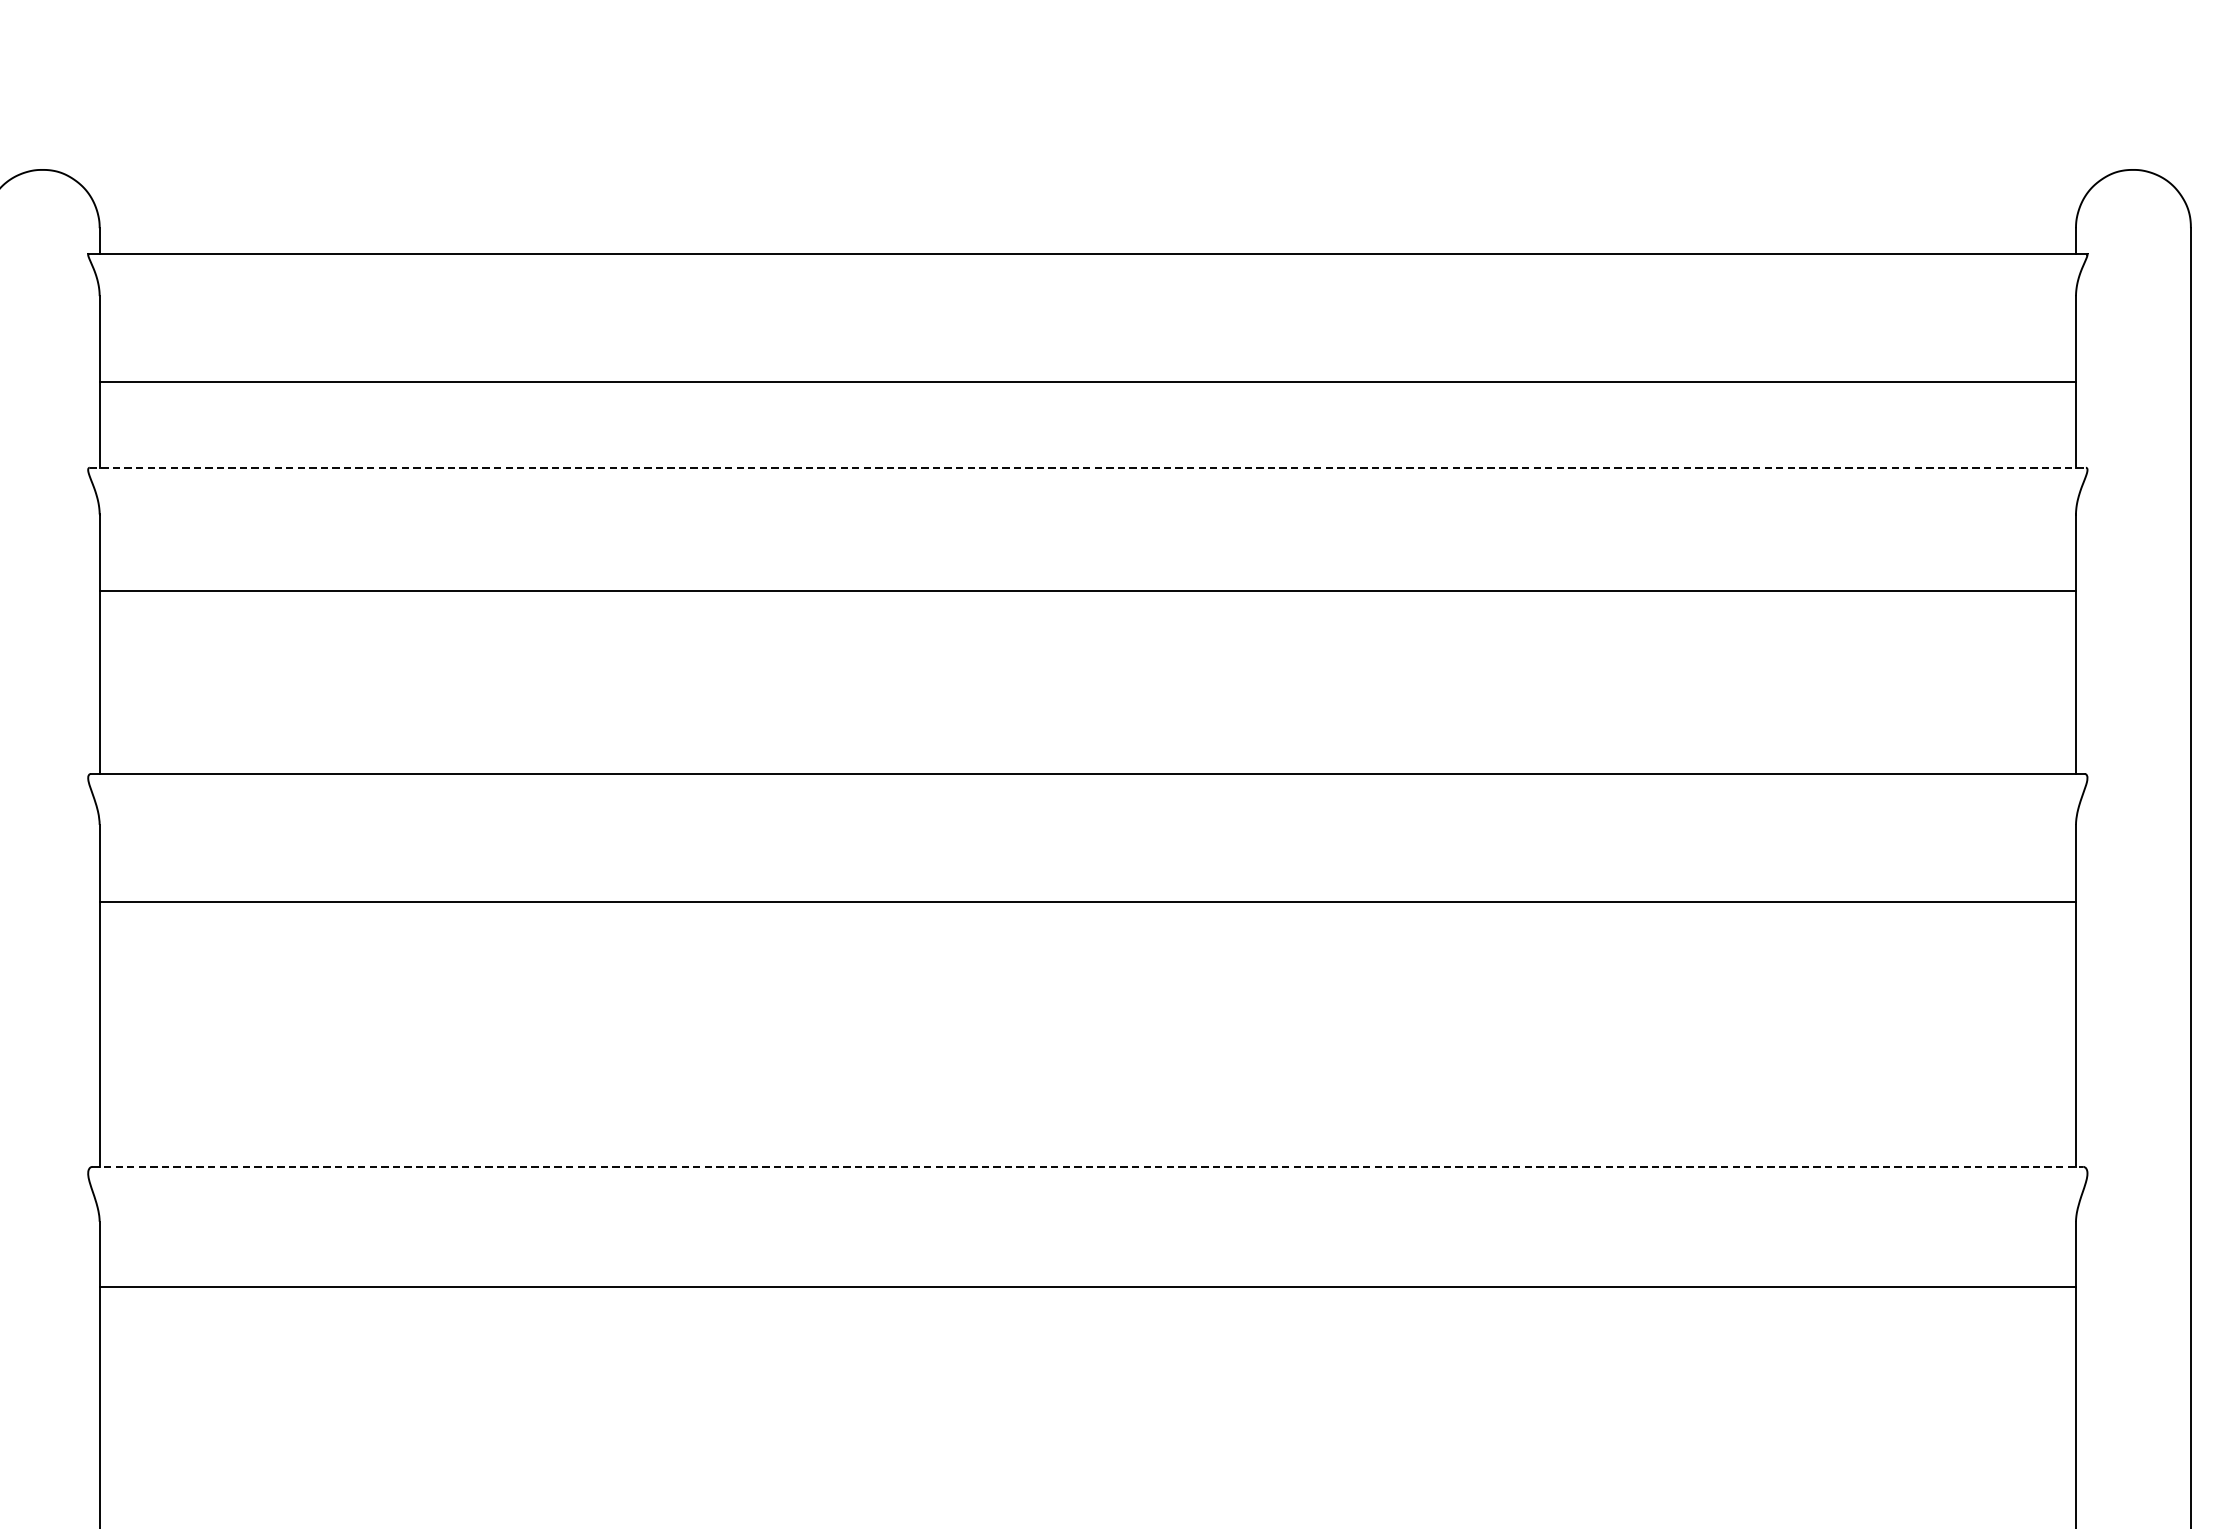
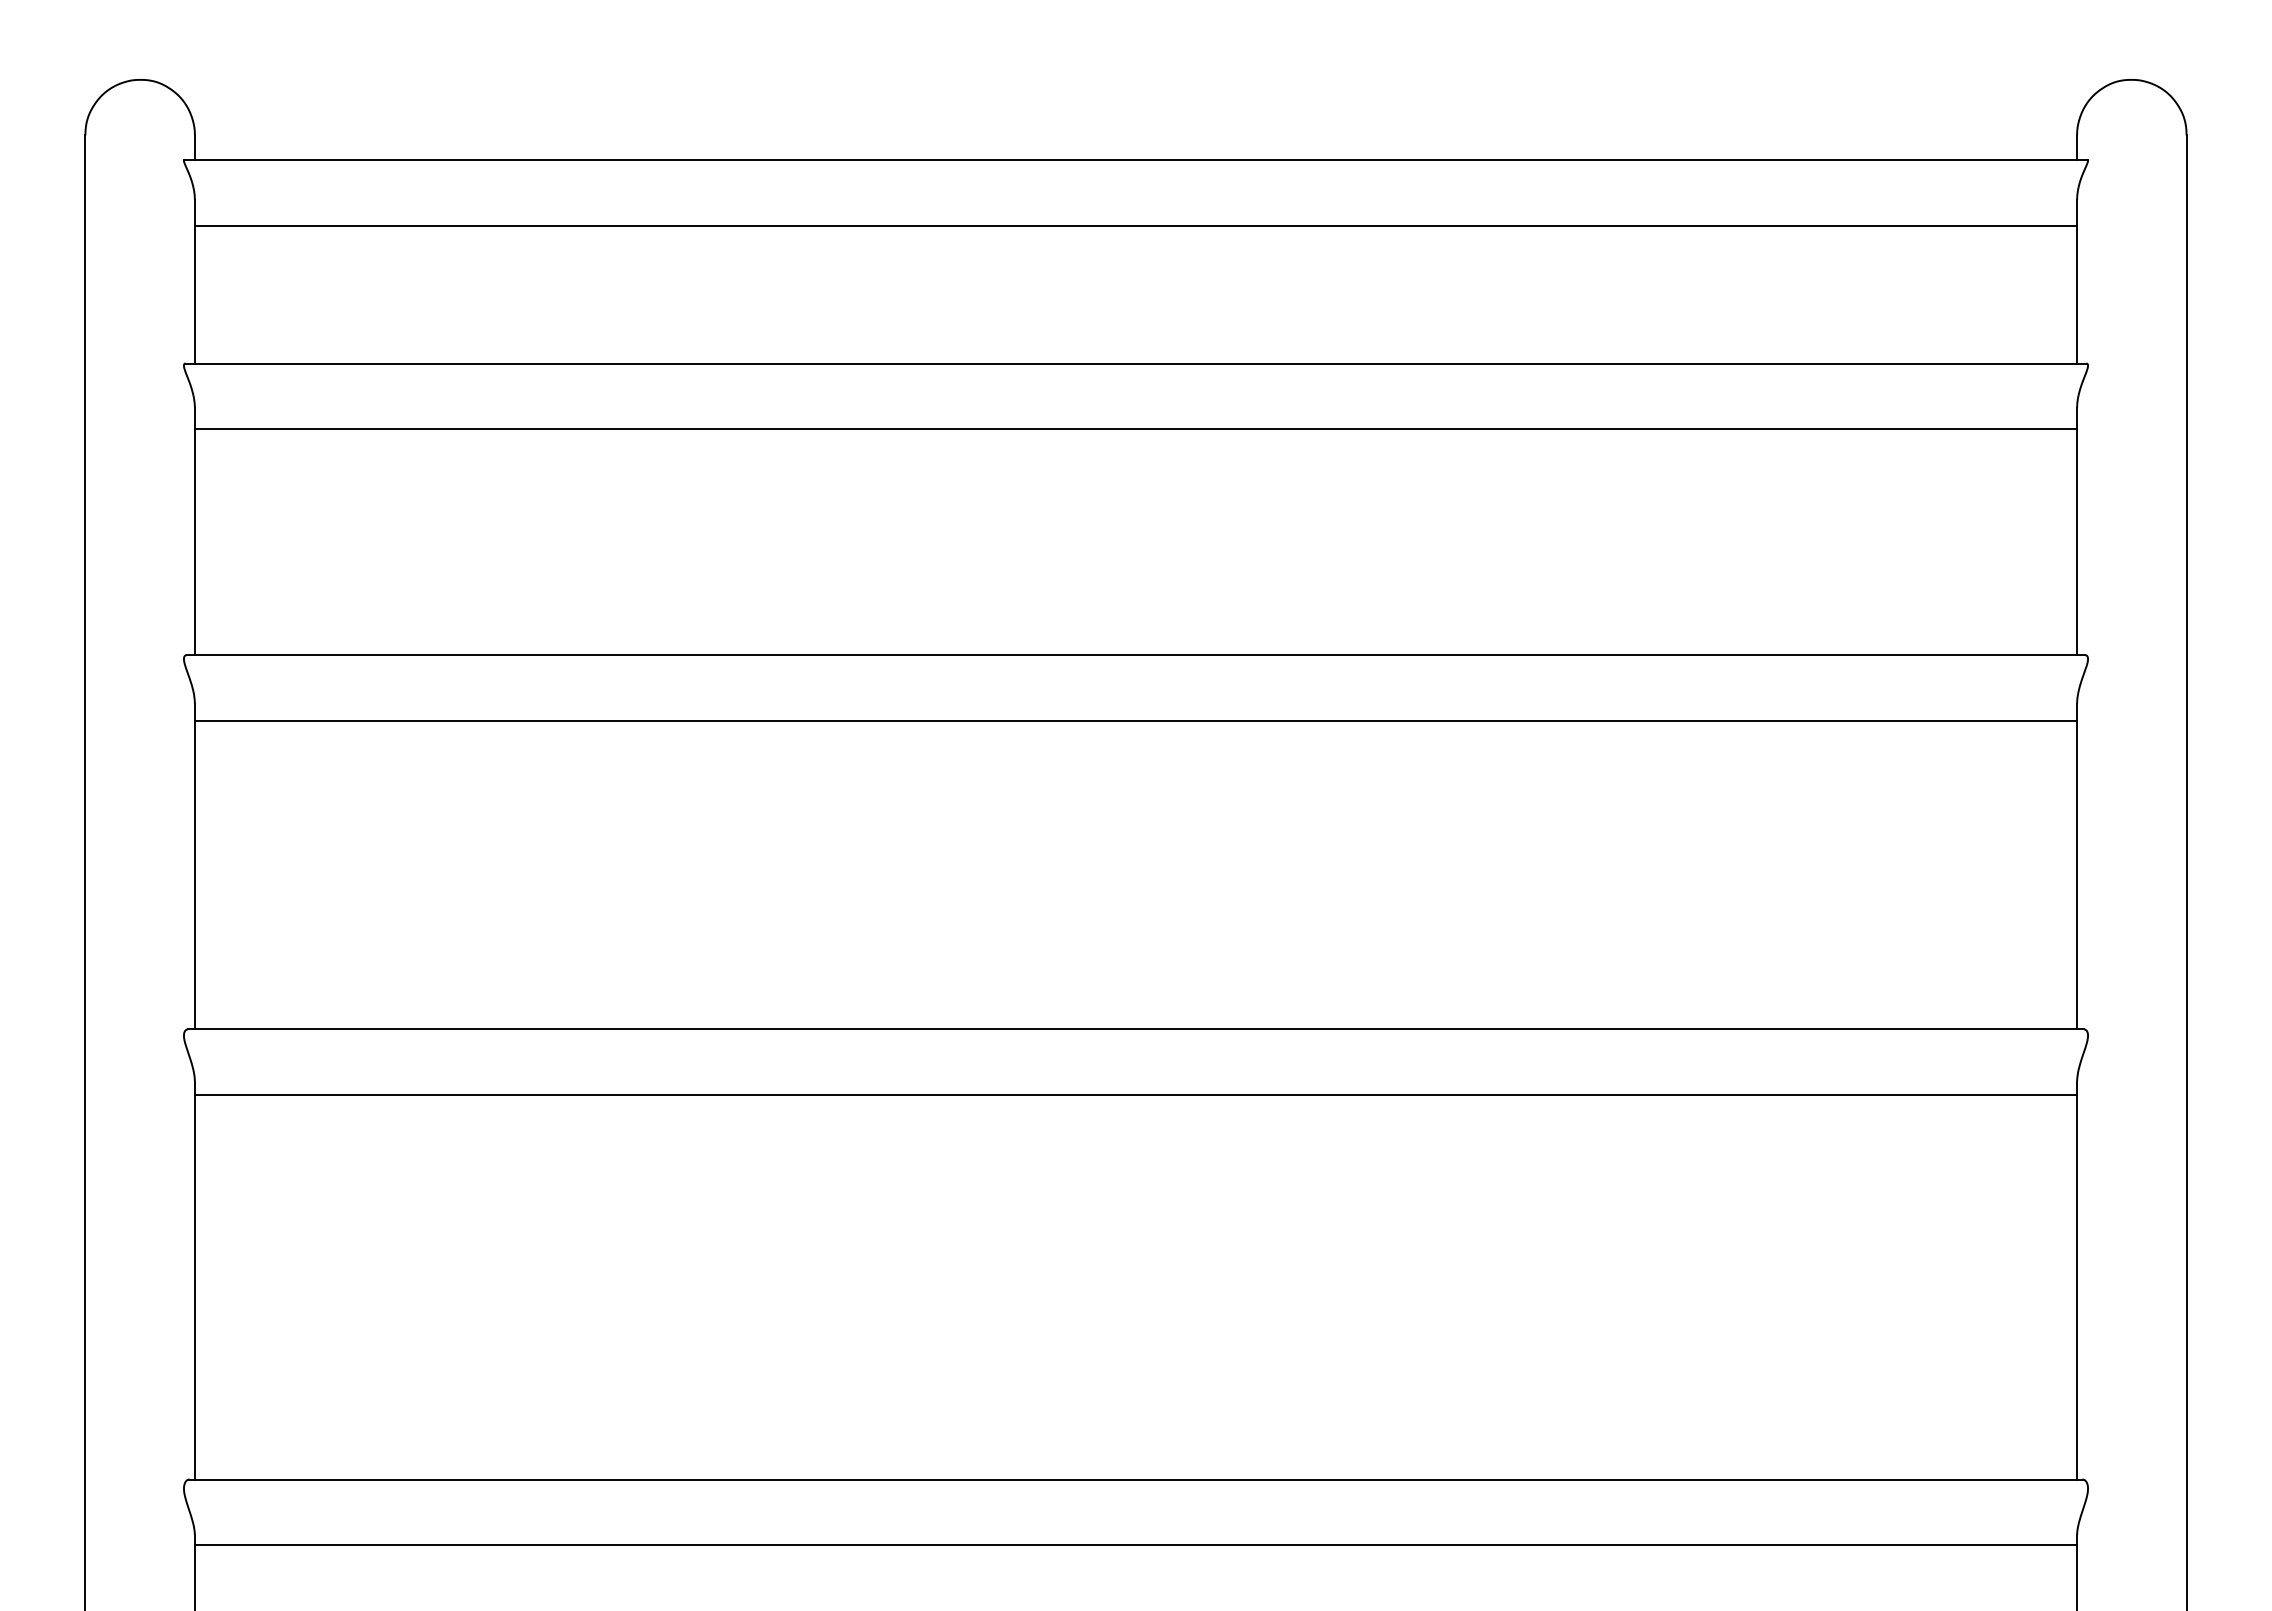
line: (1087, 381) -> (1135, 225), moved
line: (1087, 467) -> (1135, 363), dashed -> solid
line: (1087, 591) -> (1135, 429), moved
line: (1087, 901) -> (1135, 720), moved
line: (1088, 1167) -> (1136, 1029), dashed -> solid
line: (1087, 1287) -> (1135, 1095), moved

